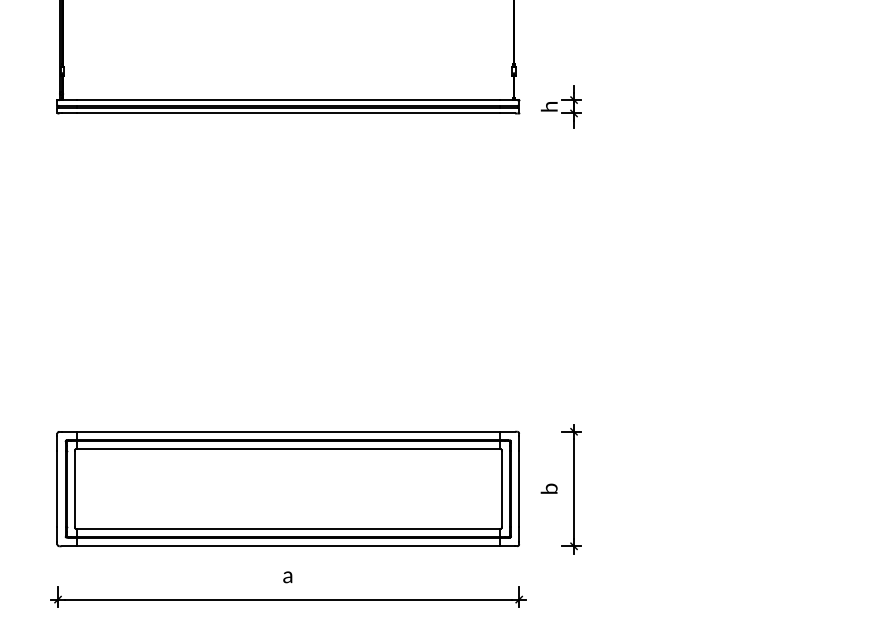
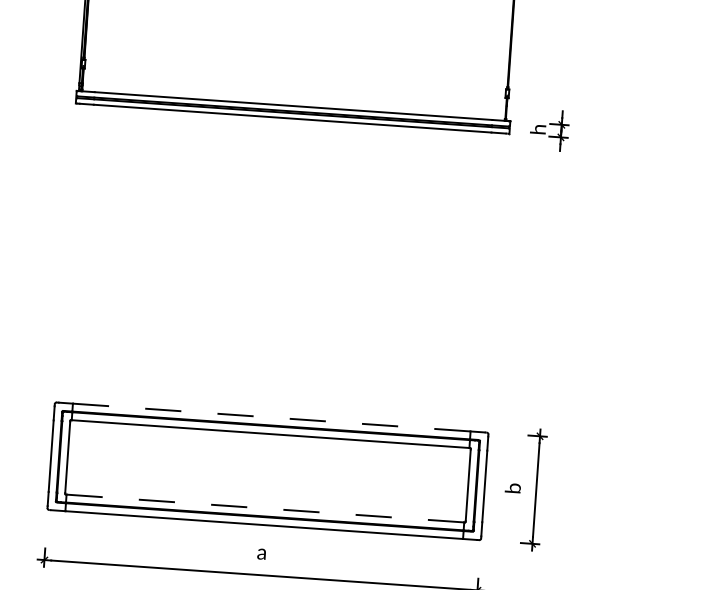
line: (288, 431) -> (271, 417), solid -> dashed
line: (288, 528) -> (265, 508), solid -> dashed

